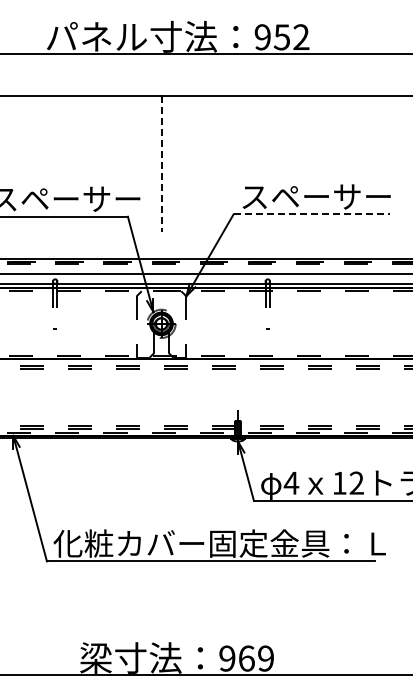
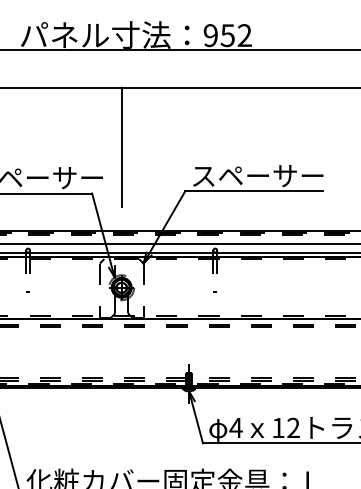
line: (161, 164) -> (121, 147), dashed -> solid
line: (312, 214) -> (254, 191), dashed -> solid

